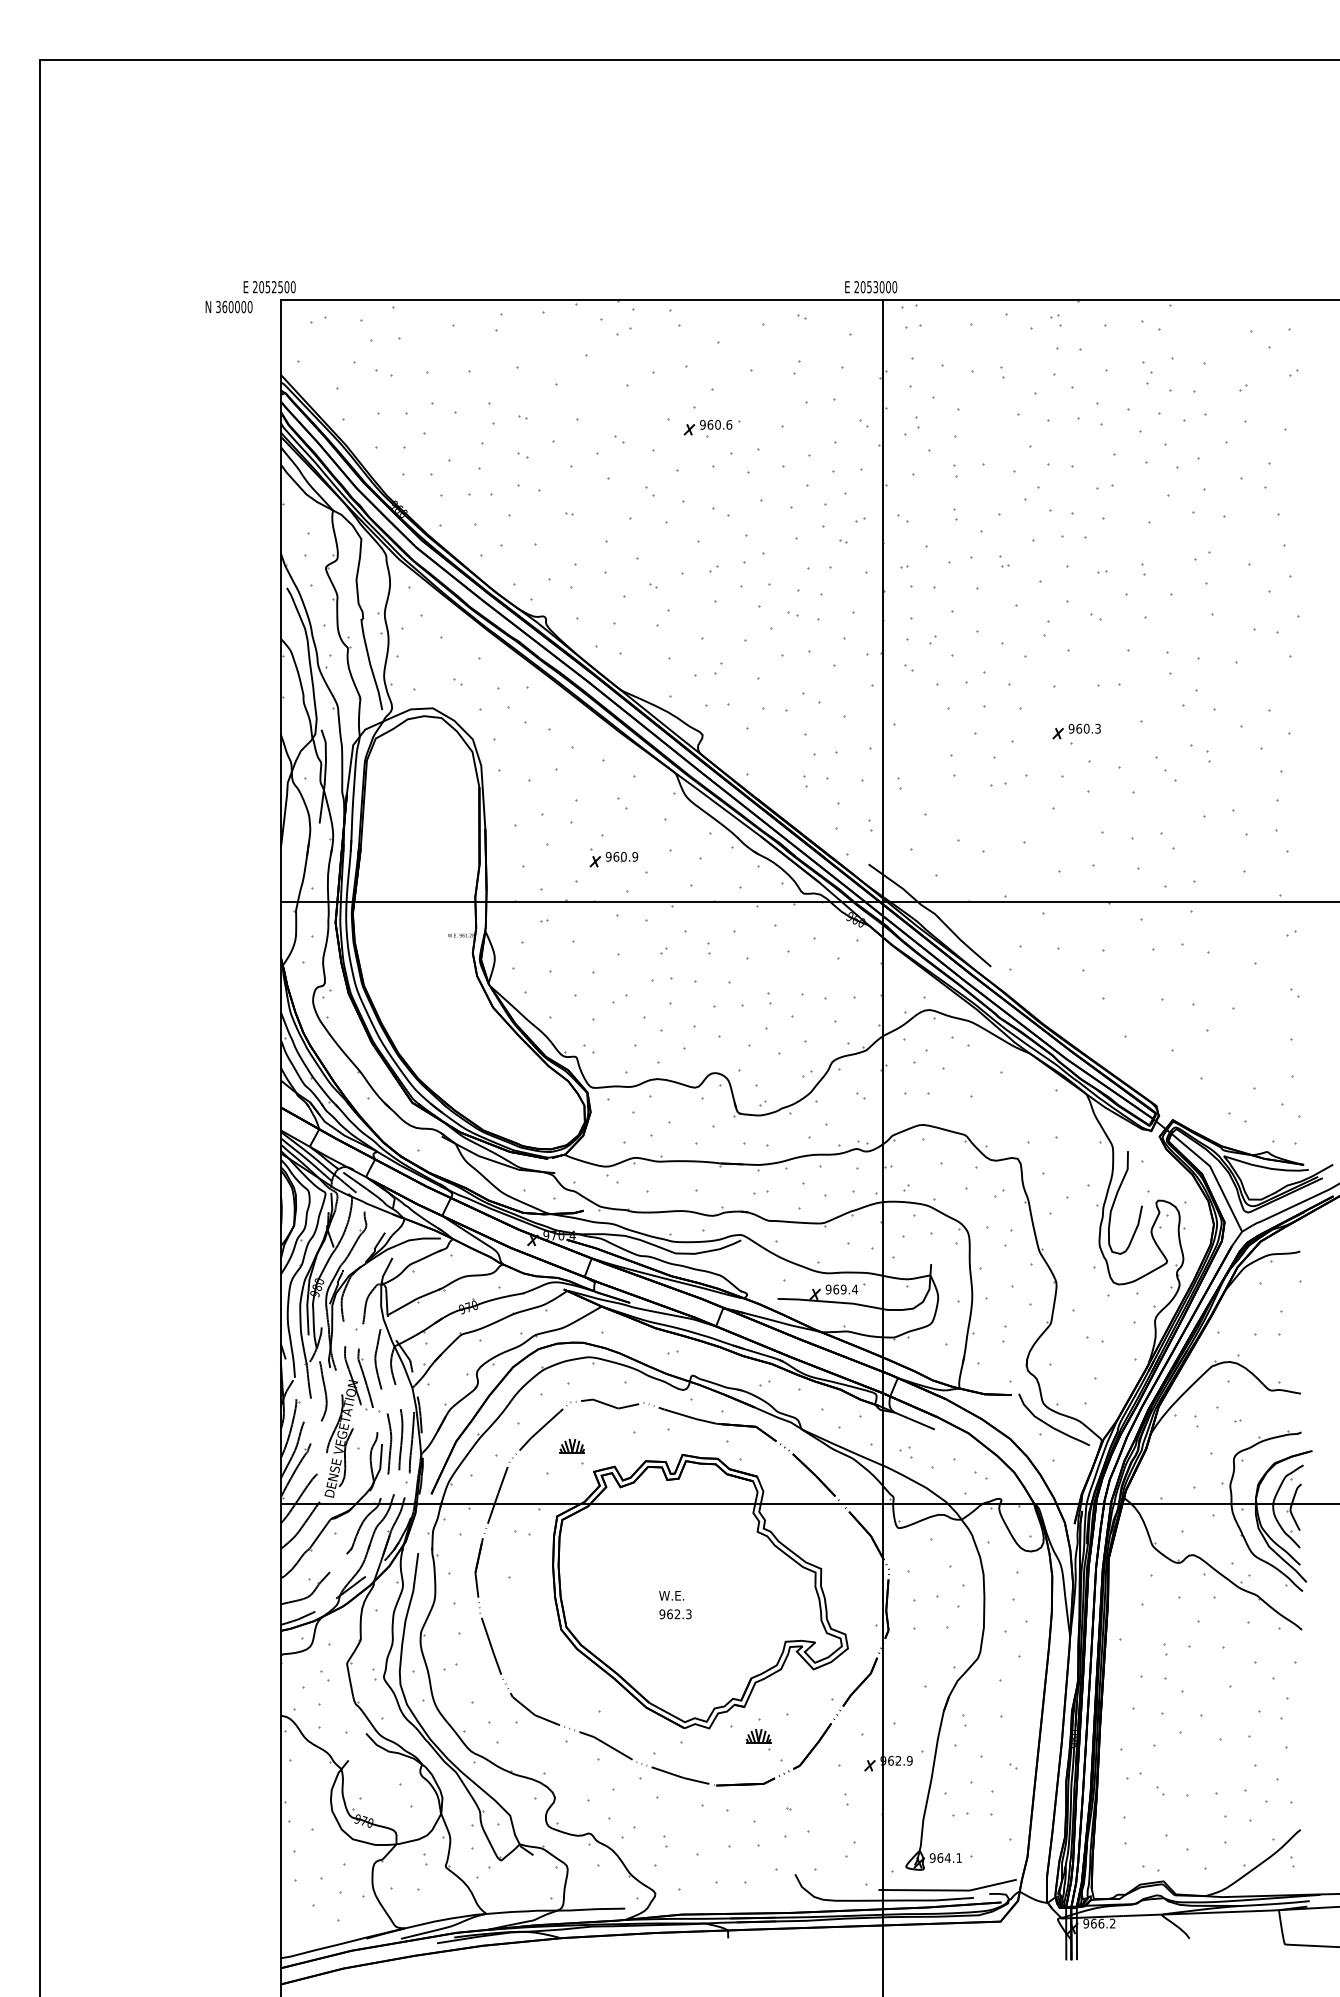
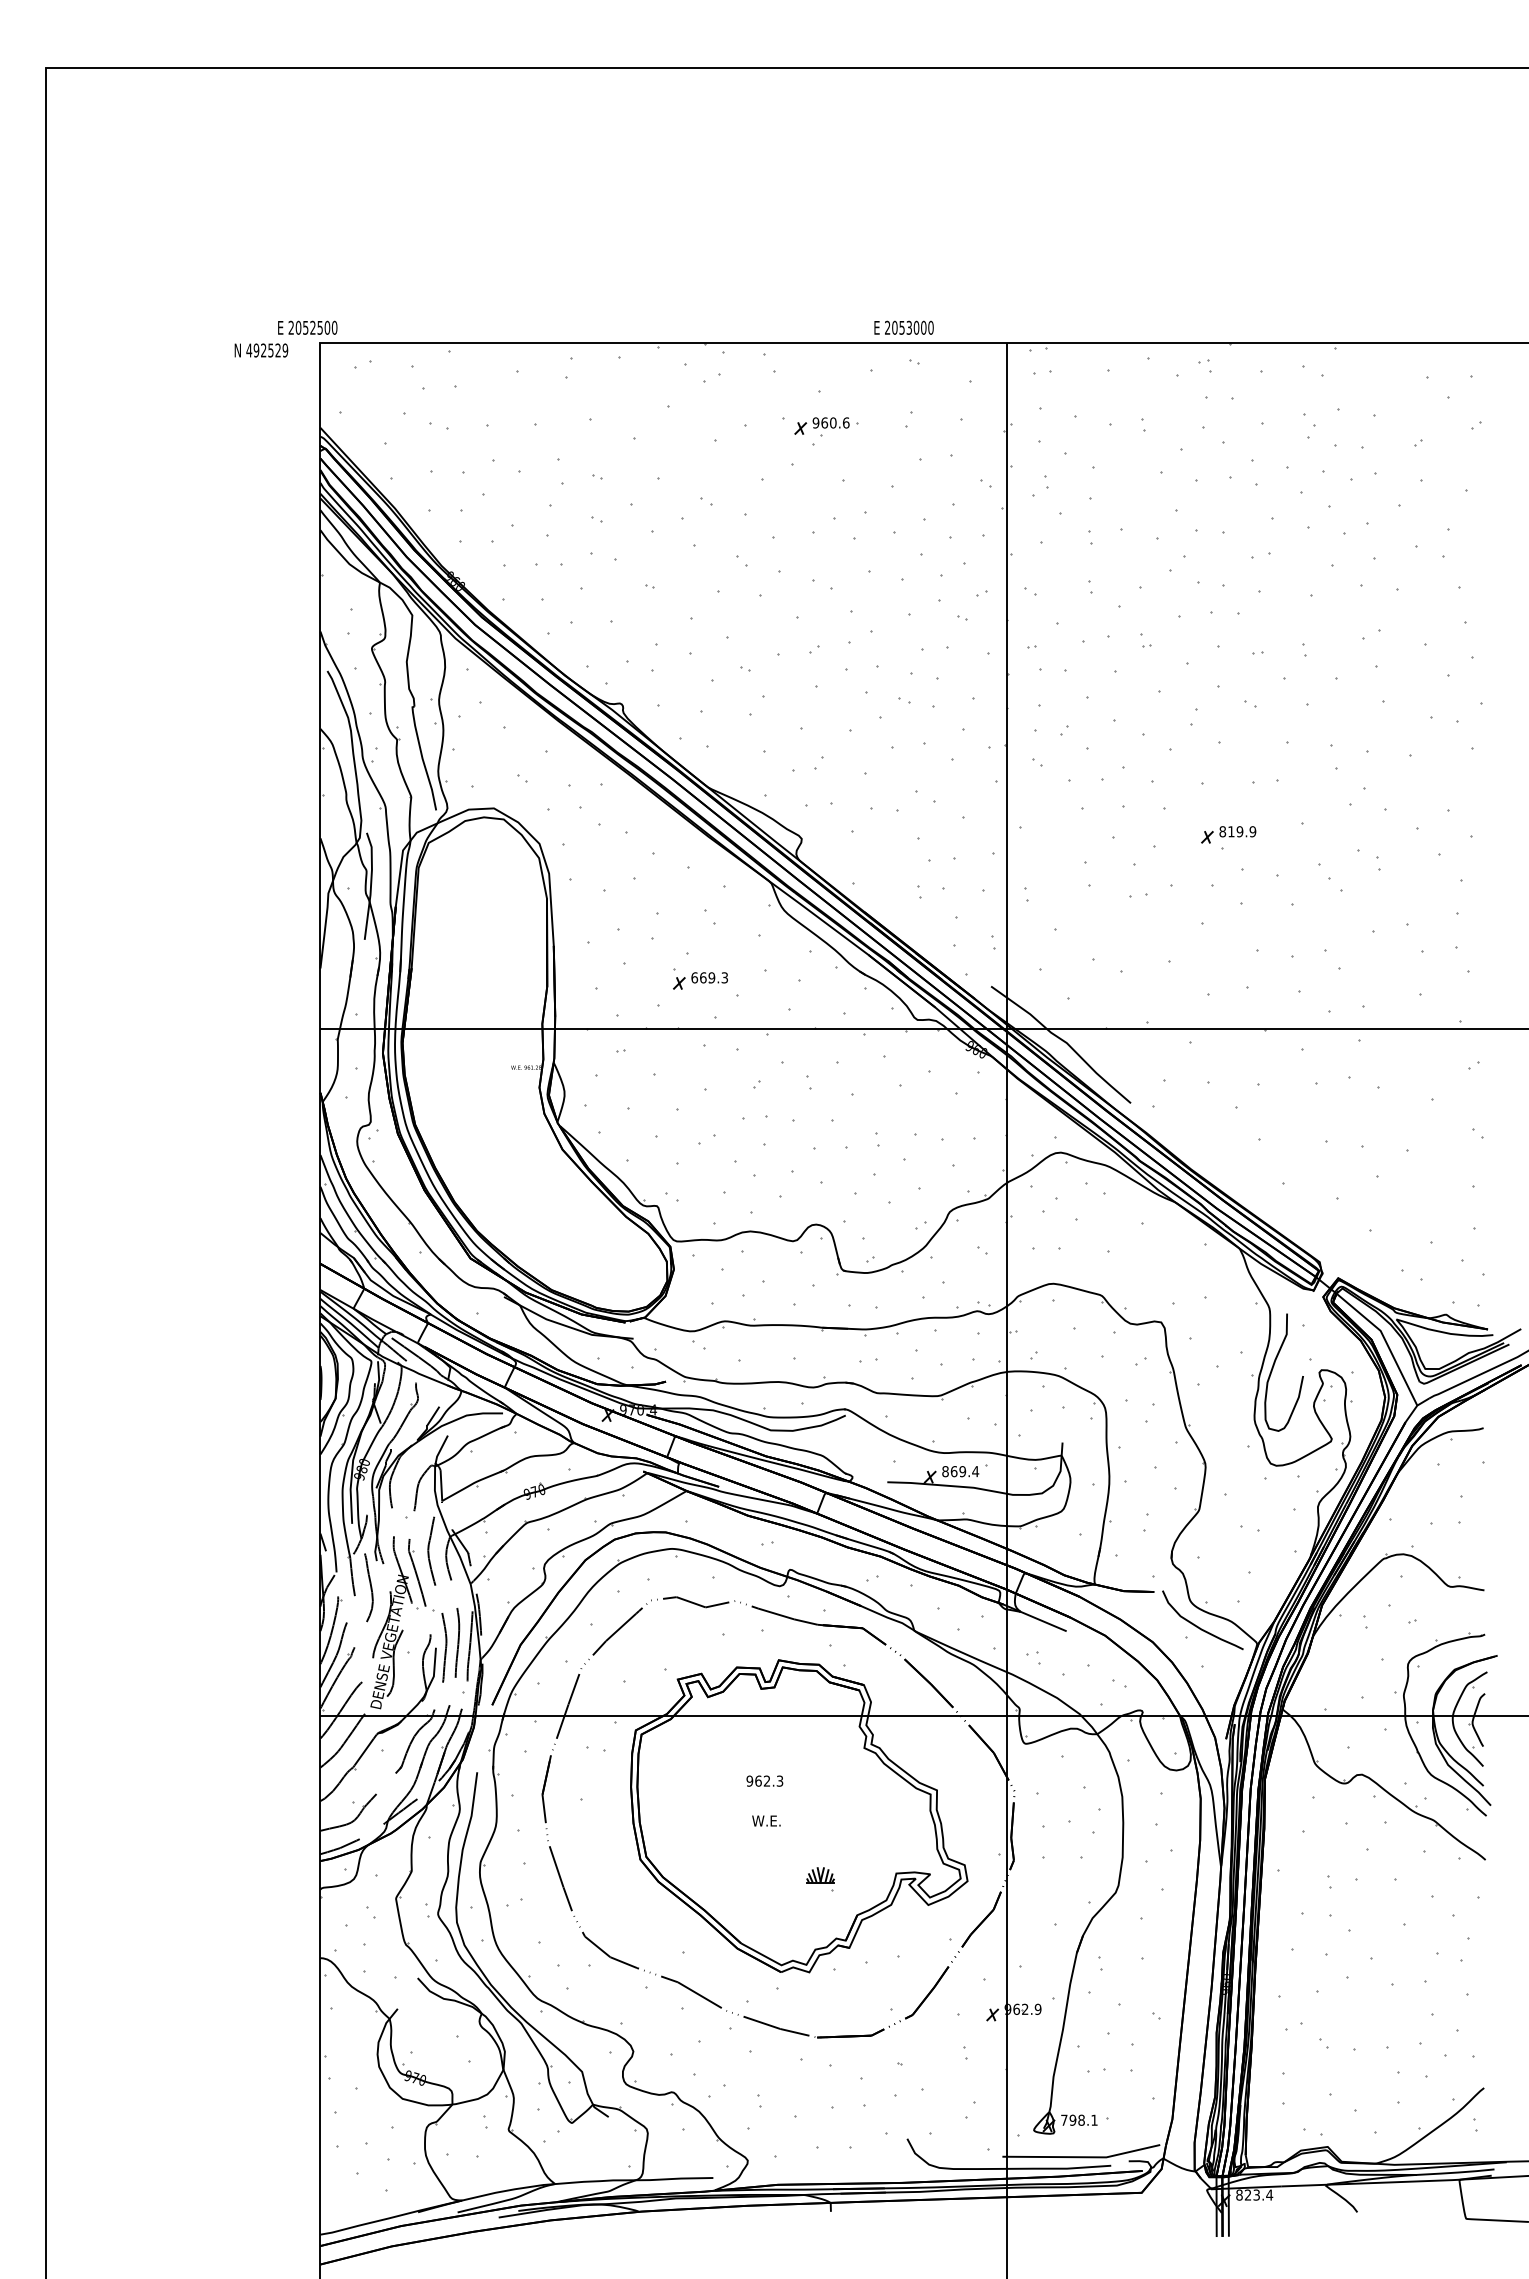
text: (870, 286) -> (903, 327), moved
text: (234, 307) -> (267, 350), 360000 -> 492529
part: (707, 427) -> (821, 426), moved
text: (1084, 728) -> (1237, 831), 960.3 -> 819.9
text: (621, 856) -> (709, 977), 960.9 -> 669.3
text: (828, 1289) -> (945, 1471), 969.4 -> 869.4
part: (571, 1446) -> (652, 1650), removed
text: (675, 1613) -> (764, 1780), moved
part: (758, 1739) -> (820, 1879), moved
text: (940, 1857) -> (1073, 2119), 964.1 -> 798.1
text: (1099, 1923) -> (1254, 2194), 966.2 -> 823.4

